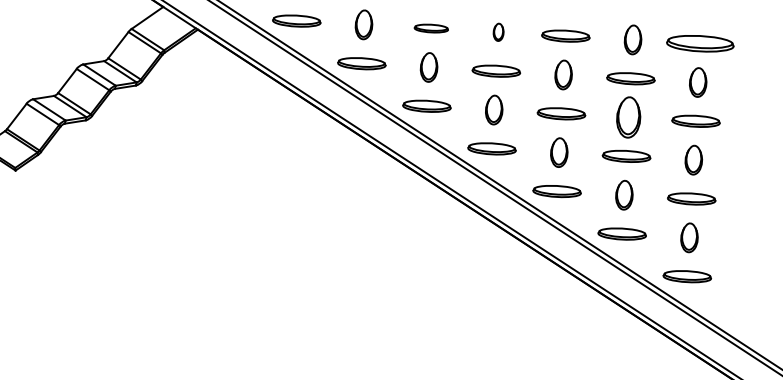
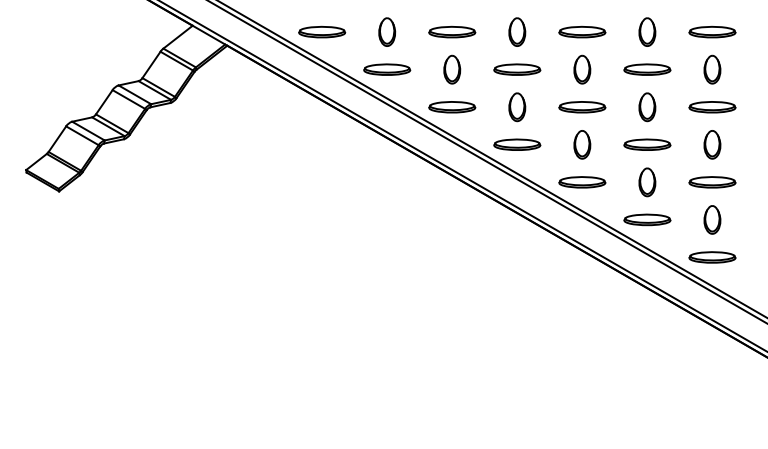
part: (431, 27) -> (452, 31), size x1.43
part: (498, 31) -> (517, 31), size x1.67
part: (700, 43) -> (712, 31), size x0.71
part: (628, 117) -> (647, 107), size x0.71

